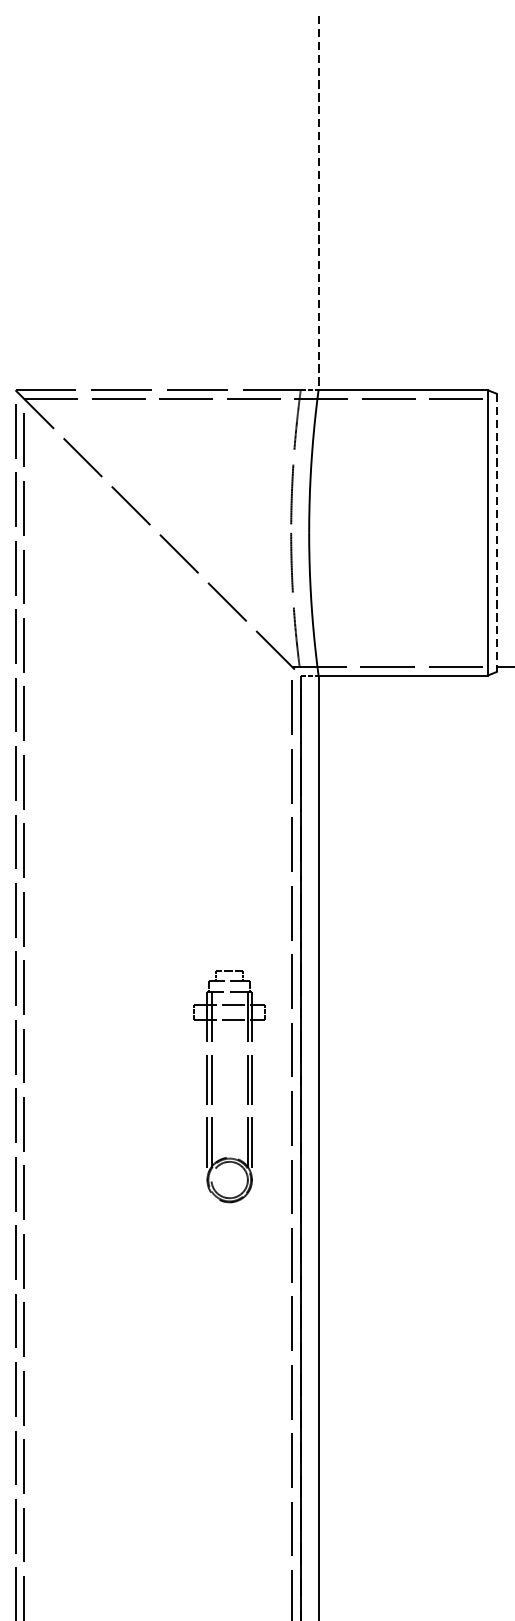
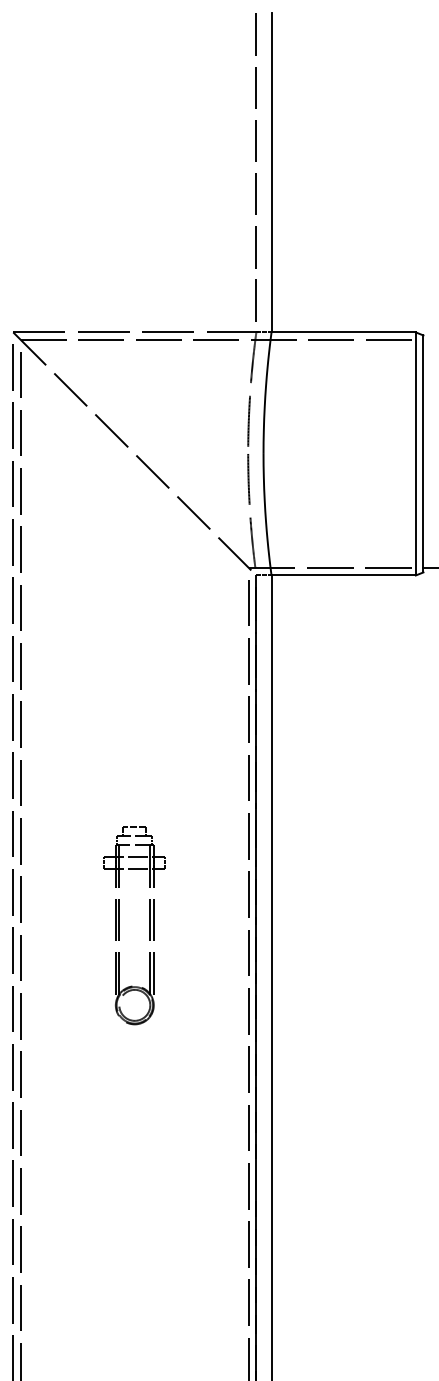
line: (299, 189) -> (255, 161), added
line: (318, 202) -> (271, 172), dashed -> solid
line: (496, 533) -> (423, 454), dashed -> solid
part: (211, 1086) -> (119, 925), moved

